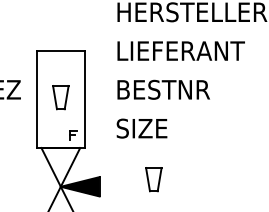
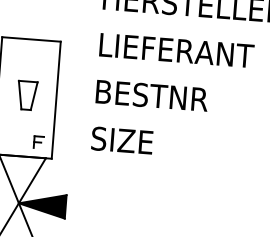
part: (153, 179) -> (131, 203), removed

